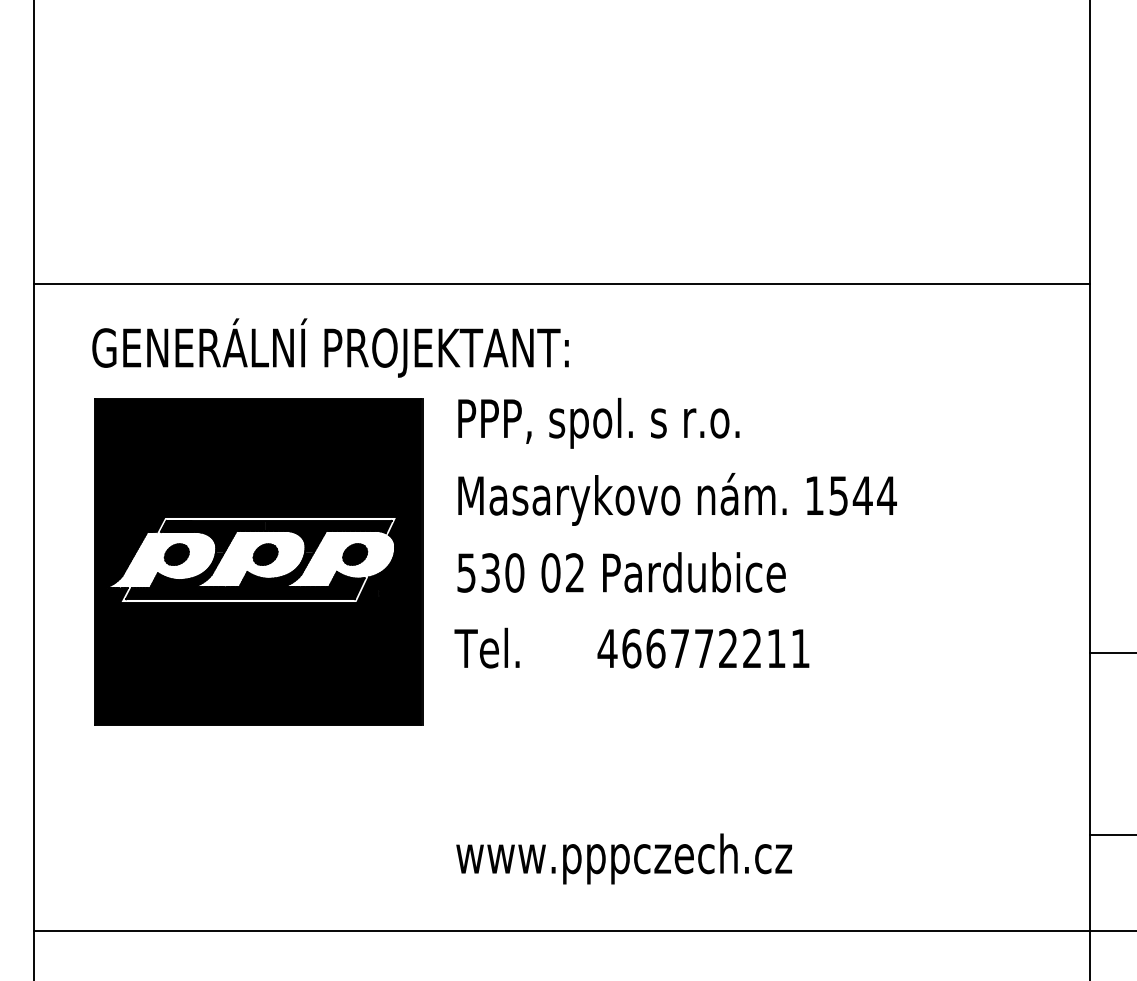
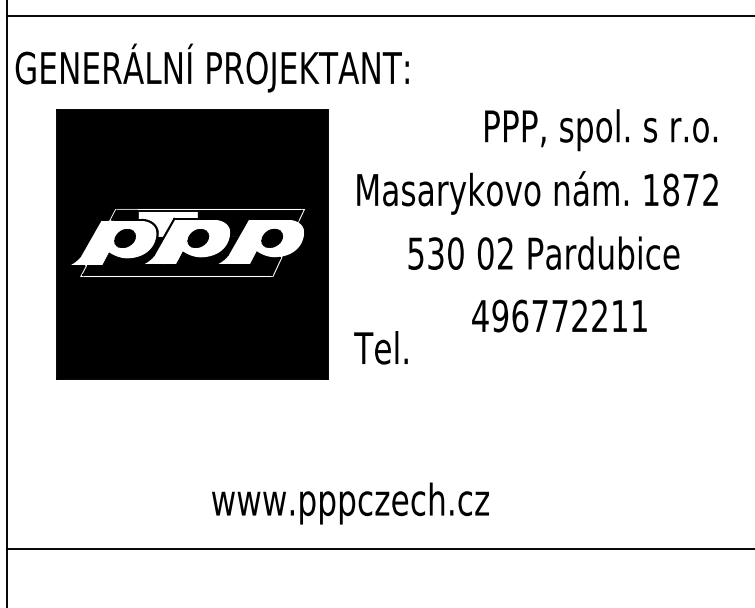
text: (330, 347) -> (212, 67), moved
text: (598, 422) -> (600, 129), moved
text: (862, 495) -> (690, 189), 1544 -> 1872
fill: (228, 536) -> (167, 223), removed
text: (621, 572) -> (543, 253), moved
text: (486, 647) -> (380, 347), moved
text: (631, 648) -> (500, 315), 466772211 -> 496772211
text: (623, 858) -> (349, 503), moved

